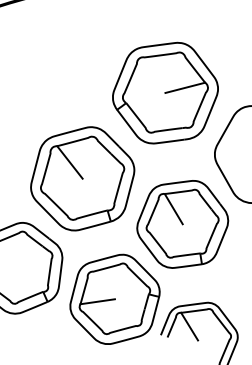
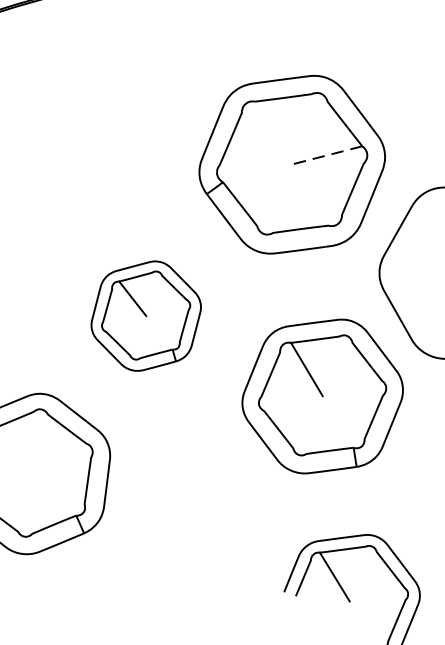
line: (184, 87) -> (325, 154), solid -> dashed
part: (82, 178) -> (145, 315), size x0.6
part: (114, 298) -> (202, 527), removed

